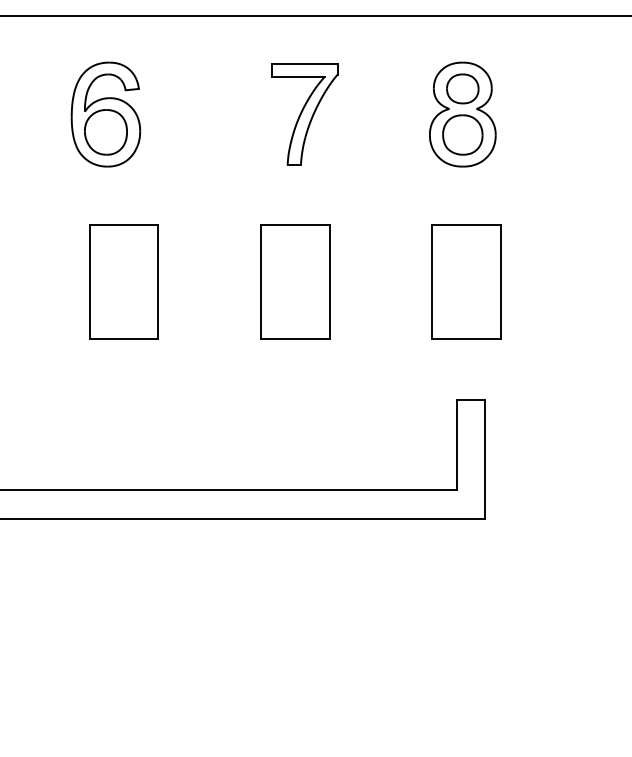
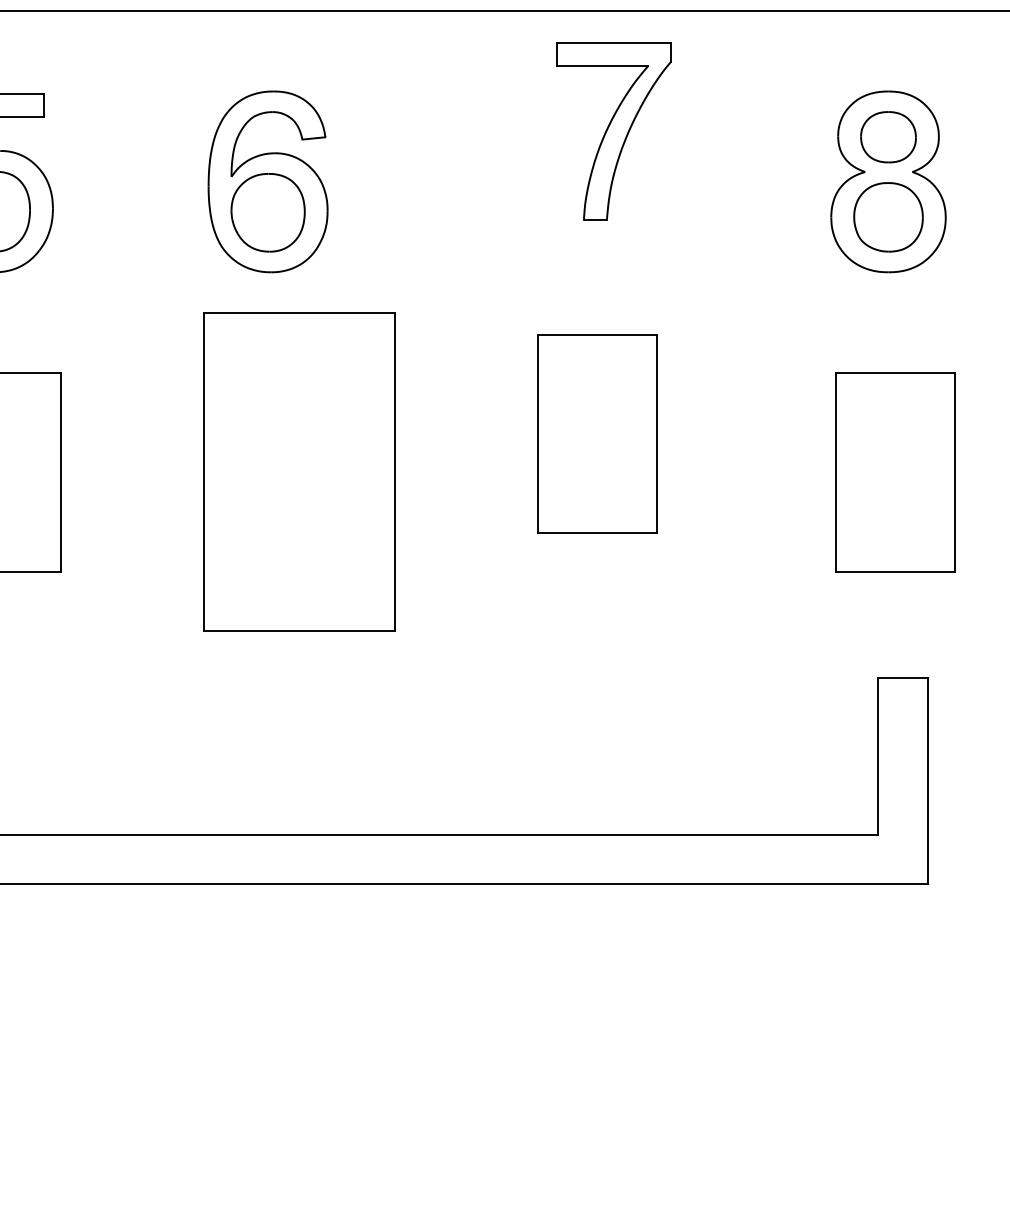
part: (304, 114) -> (613, 131), moved
part: (123, 281) -> (298, 472), size x1.6
part: (295, 281) -> (597, 433), moved

